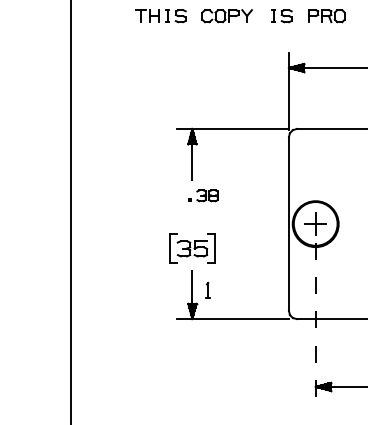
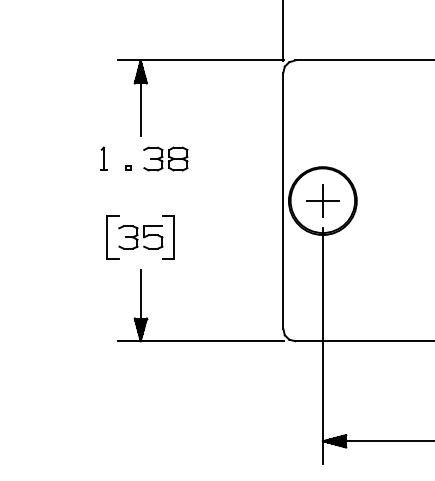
part: (203, 195) -> (157, 158), size x1.43
part: (207, 290) -> (102, 158), moved
line: (315, 322) -> (322, 346), dashed -> solid

